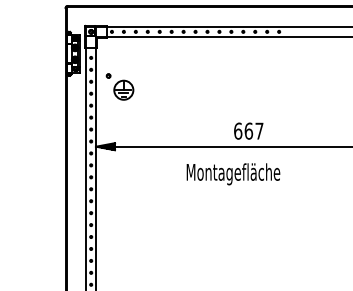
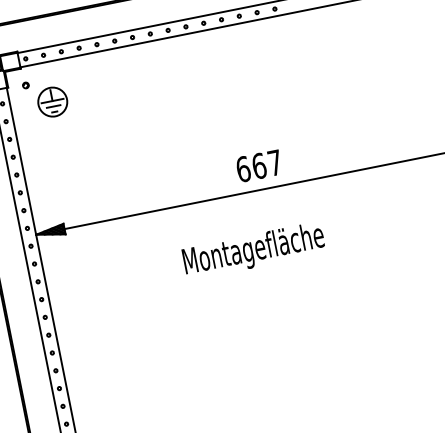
part: (119, 86) -> (45, 97), moved
text: (233, 174) -> (254, 251), moved

